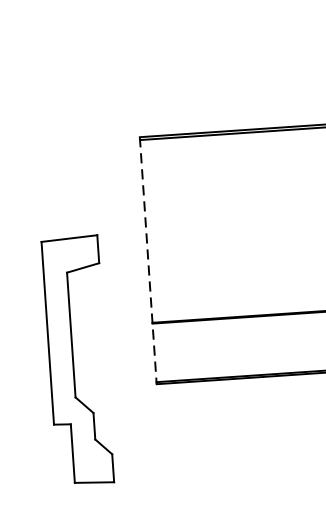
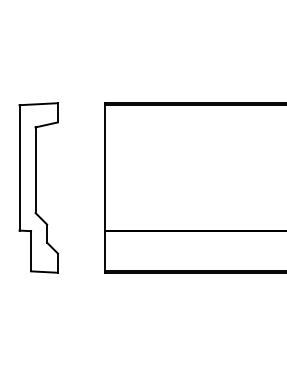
line: (148, 261) -> (104, 188), dashed -> solid
part: (77, 359) -> (38, 187), moved

